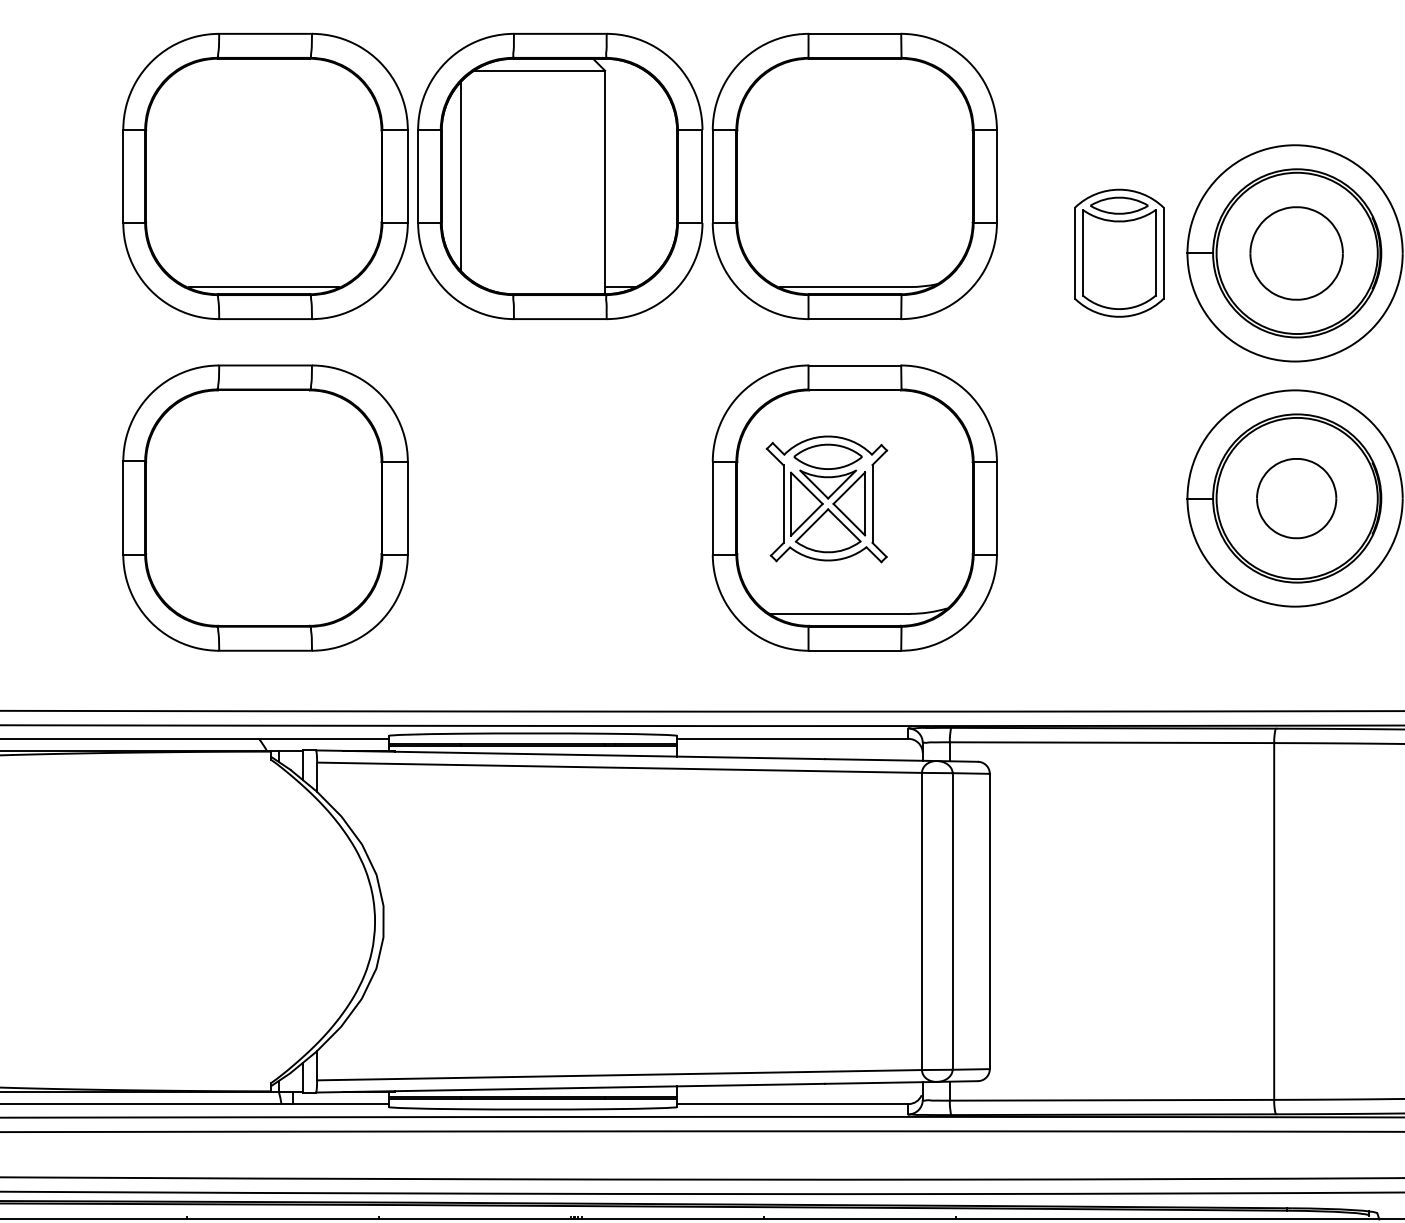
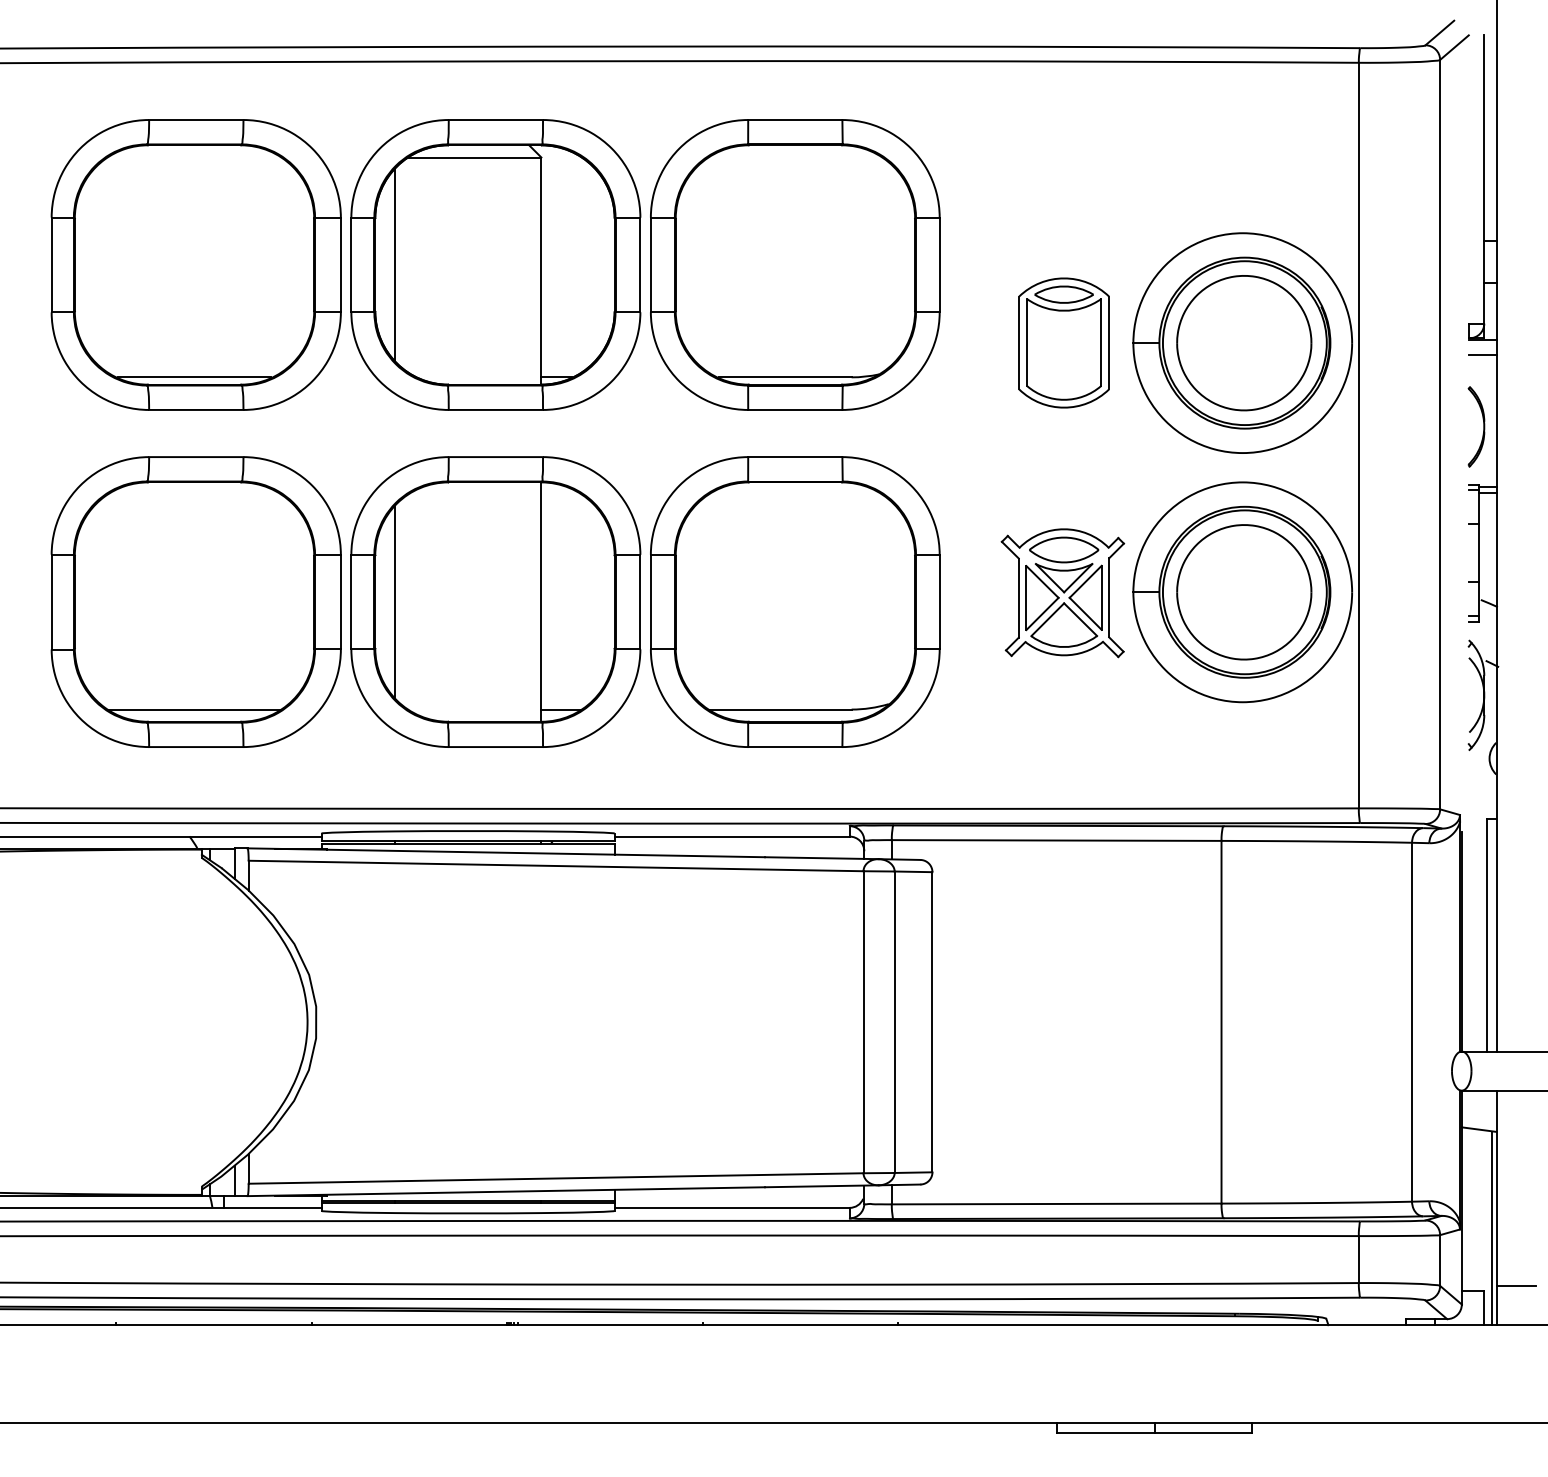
part: (1296, 253) -> (1244, 343), size x1.43
part: (1296, 498) -> (1244, 592), size x1.67
part: (826, 499) -> (1062, 593), moved
part: (559, 507) -> (495, 601), added
line: (263, 613) -> (194, 709), added

